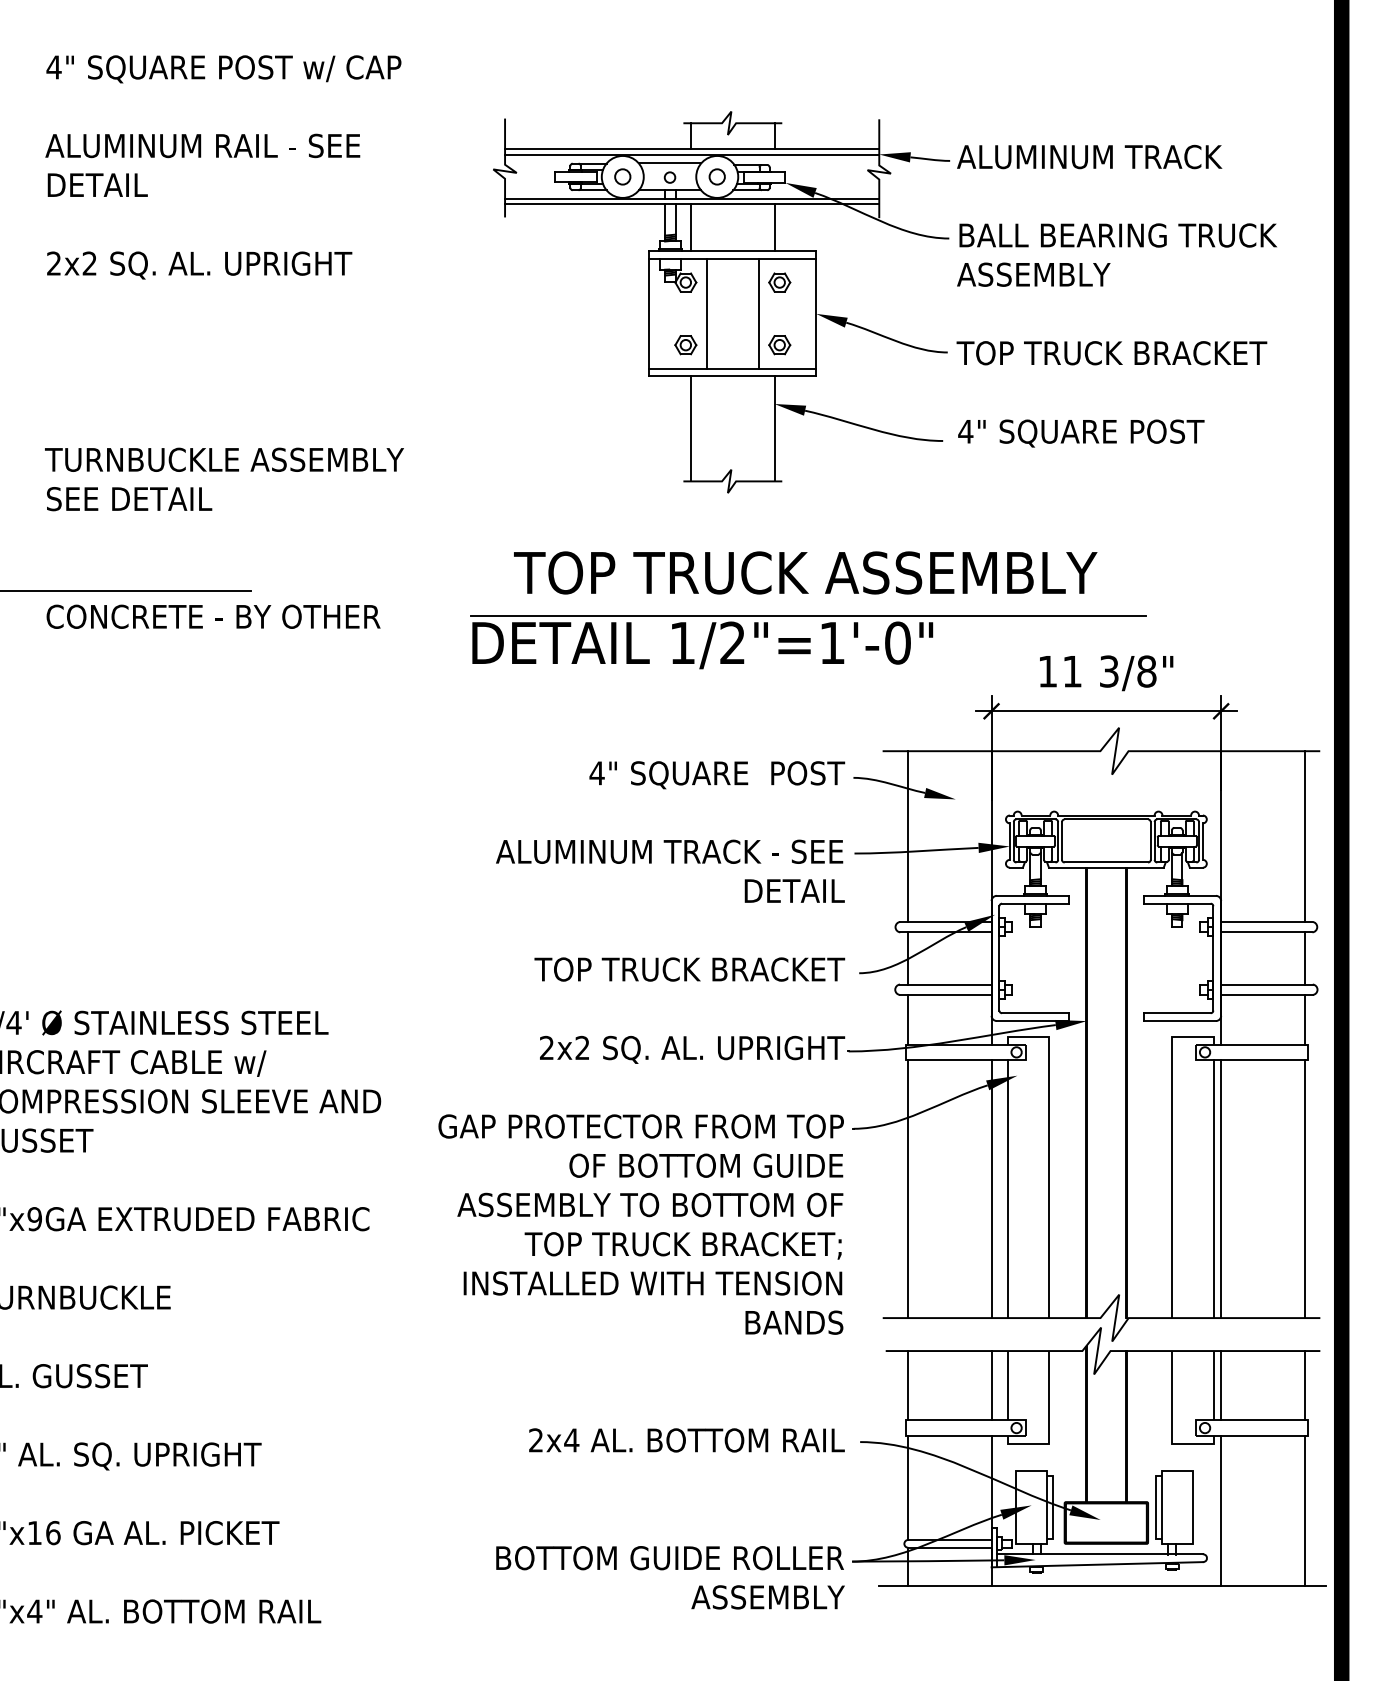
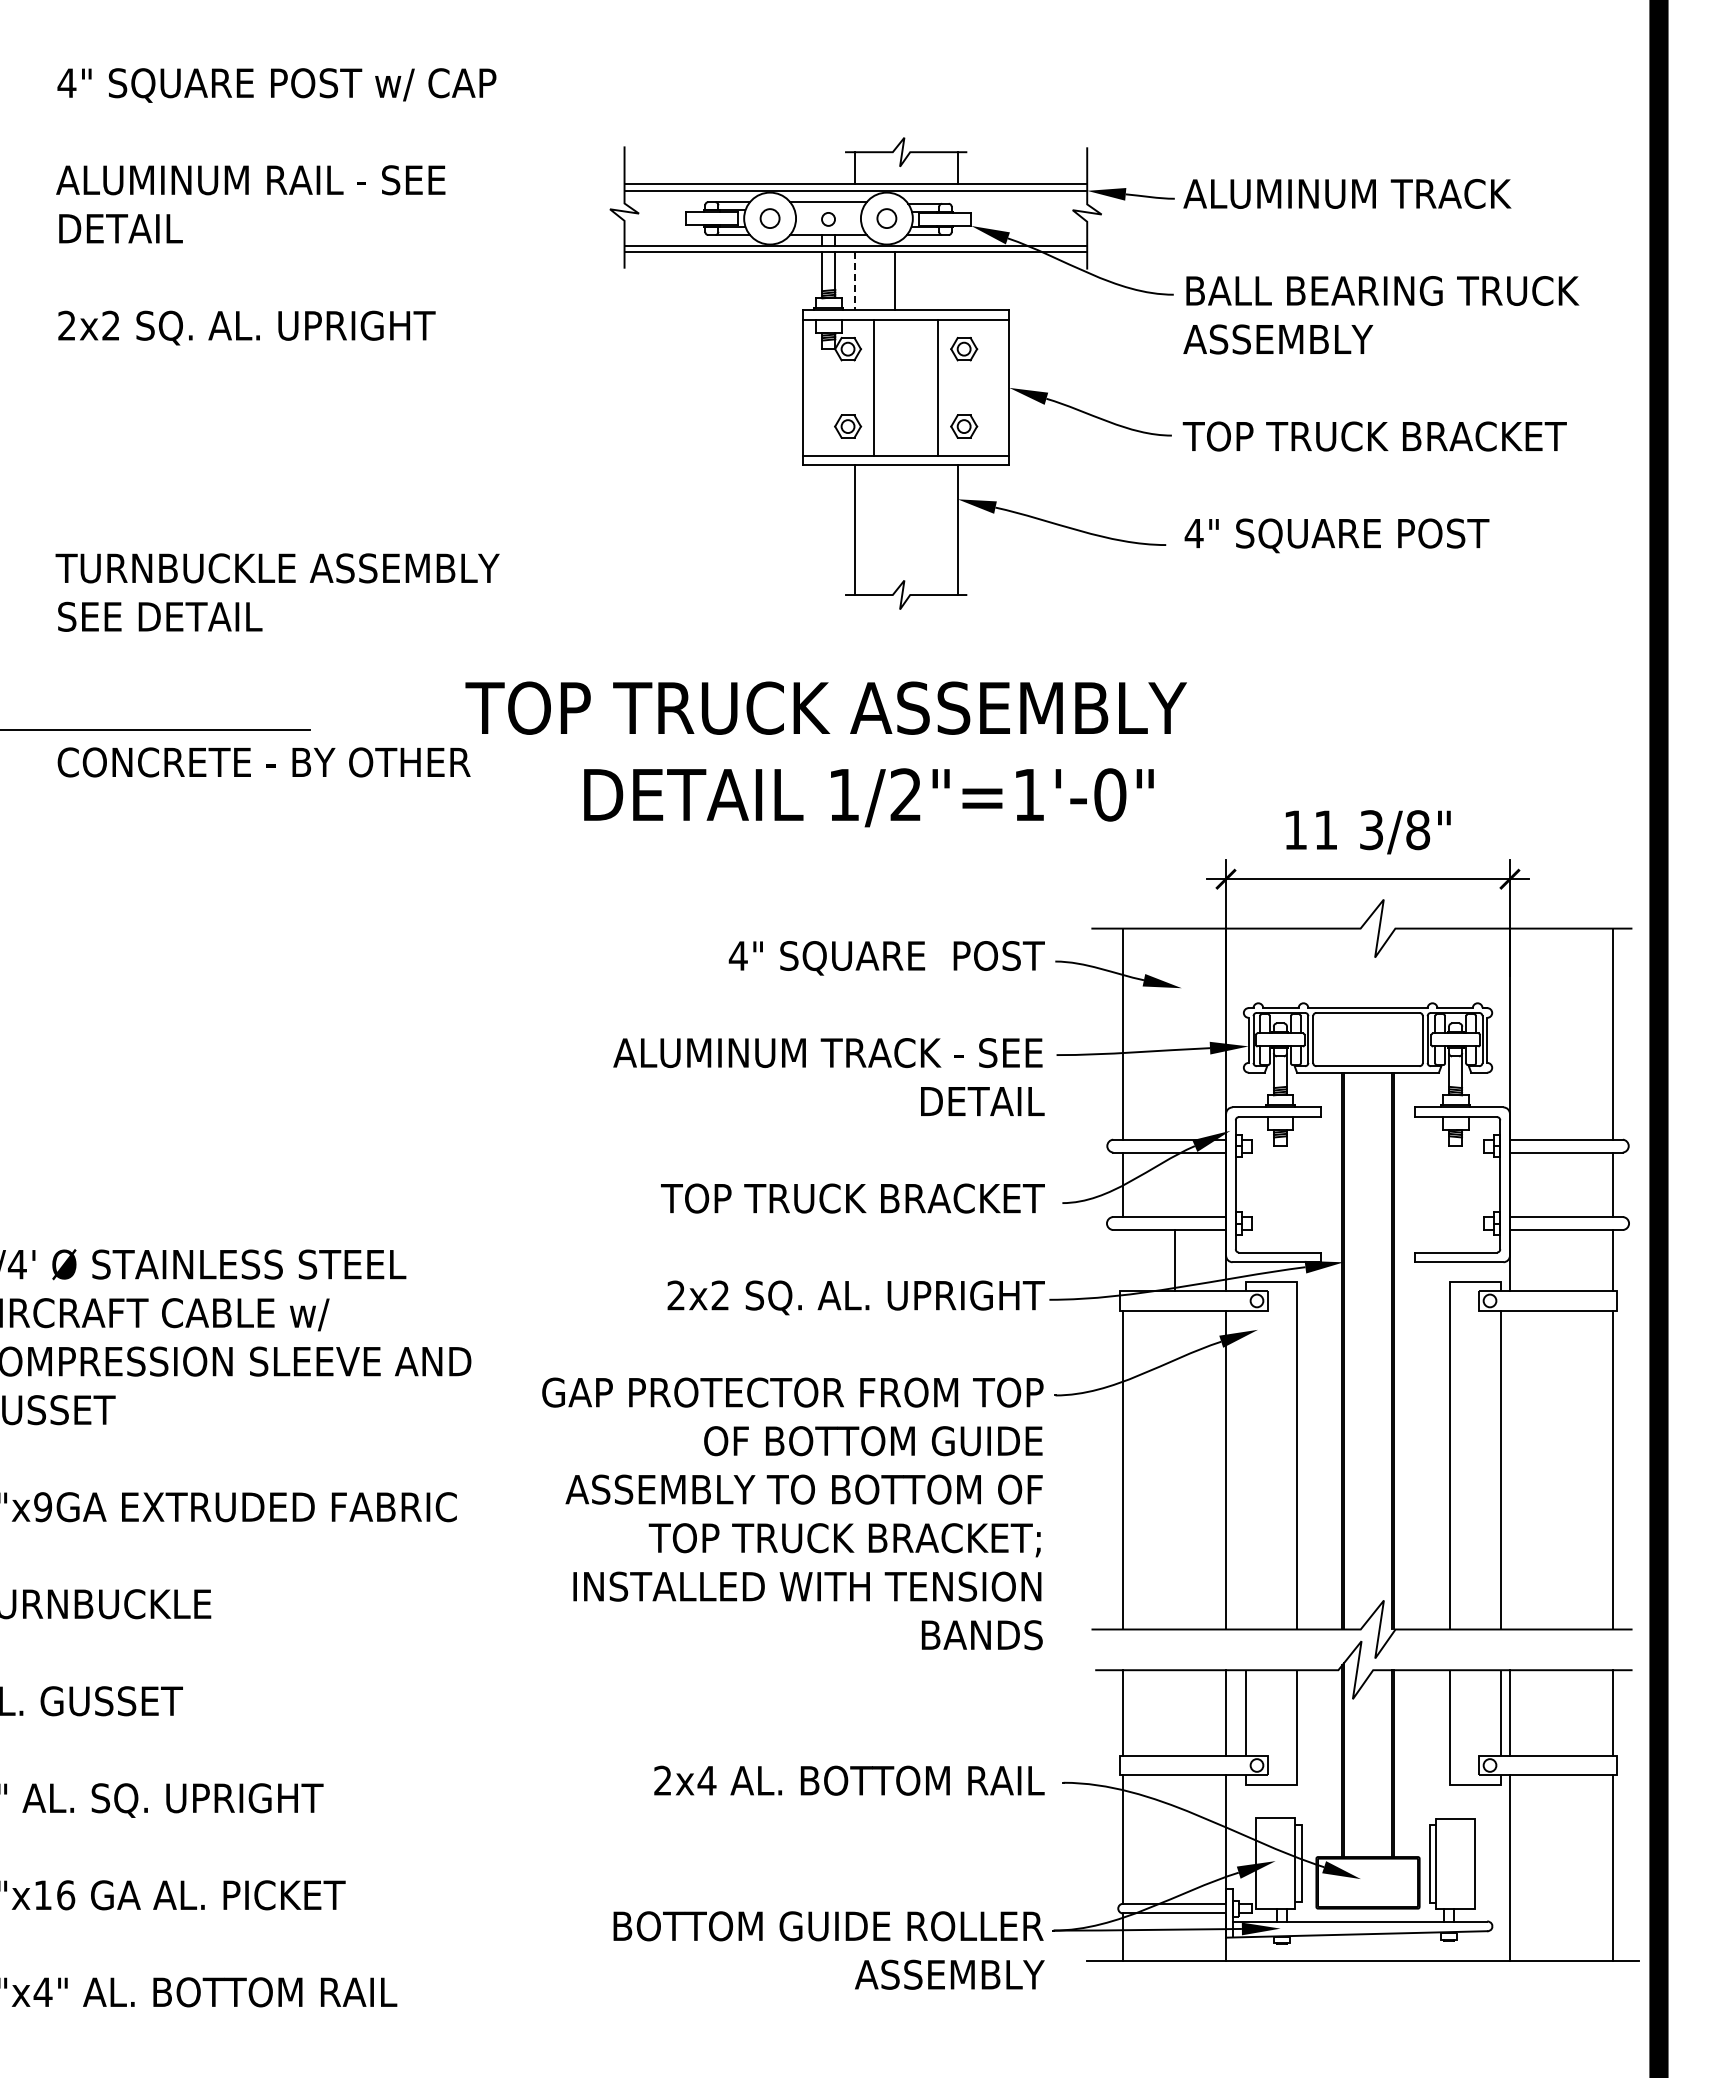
line: (691, 227) -> (854, 281), solid -> dashed
line: (774, 227) -> (894, 281), moved
text: (805, 572) -> (825, 707), moved
line: (808, 616) -> (999, 761), removed
line: (907, 1019) -> (1174, 1260), moved
line: (1007, 1188) -> (1245, 1469), removed
line: (1220, 1188) -> (1509, 1469), removed

